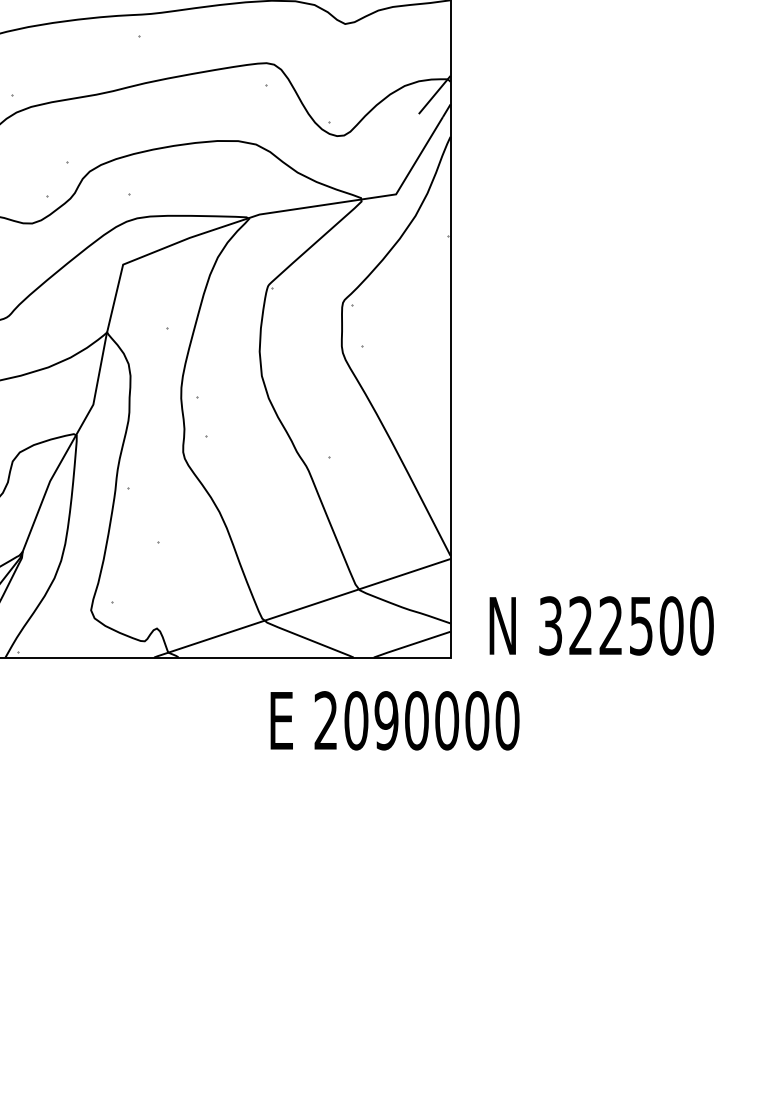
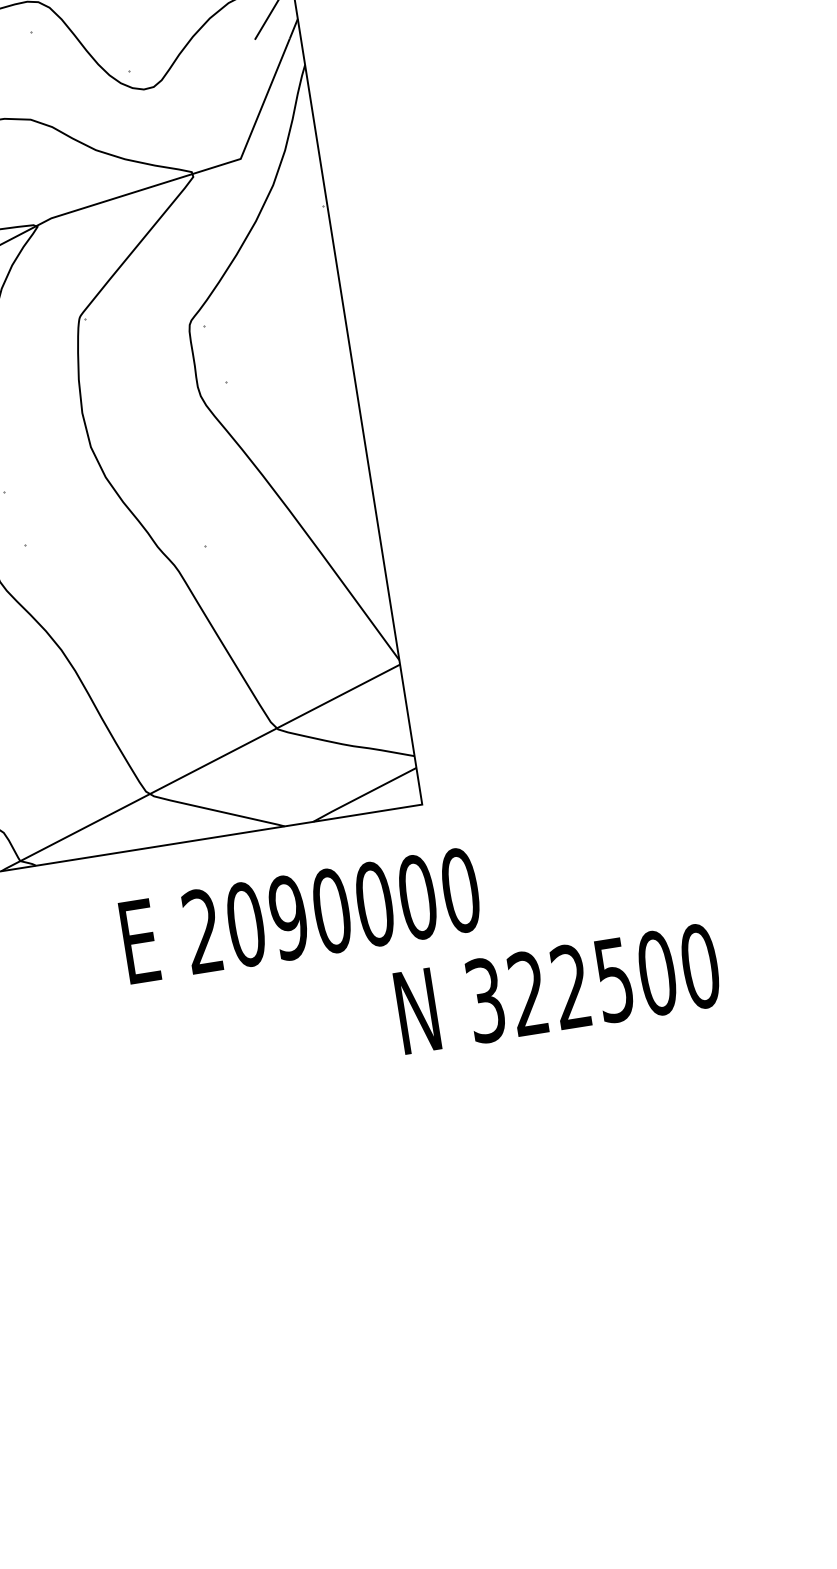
text: (601, 625) -> (557, 988), moved
text: (394, 720) -> (299, 915), moved

